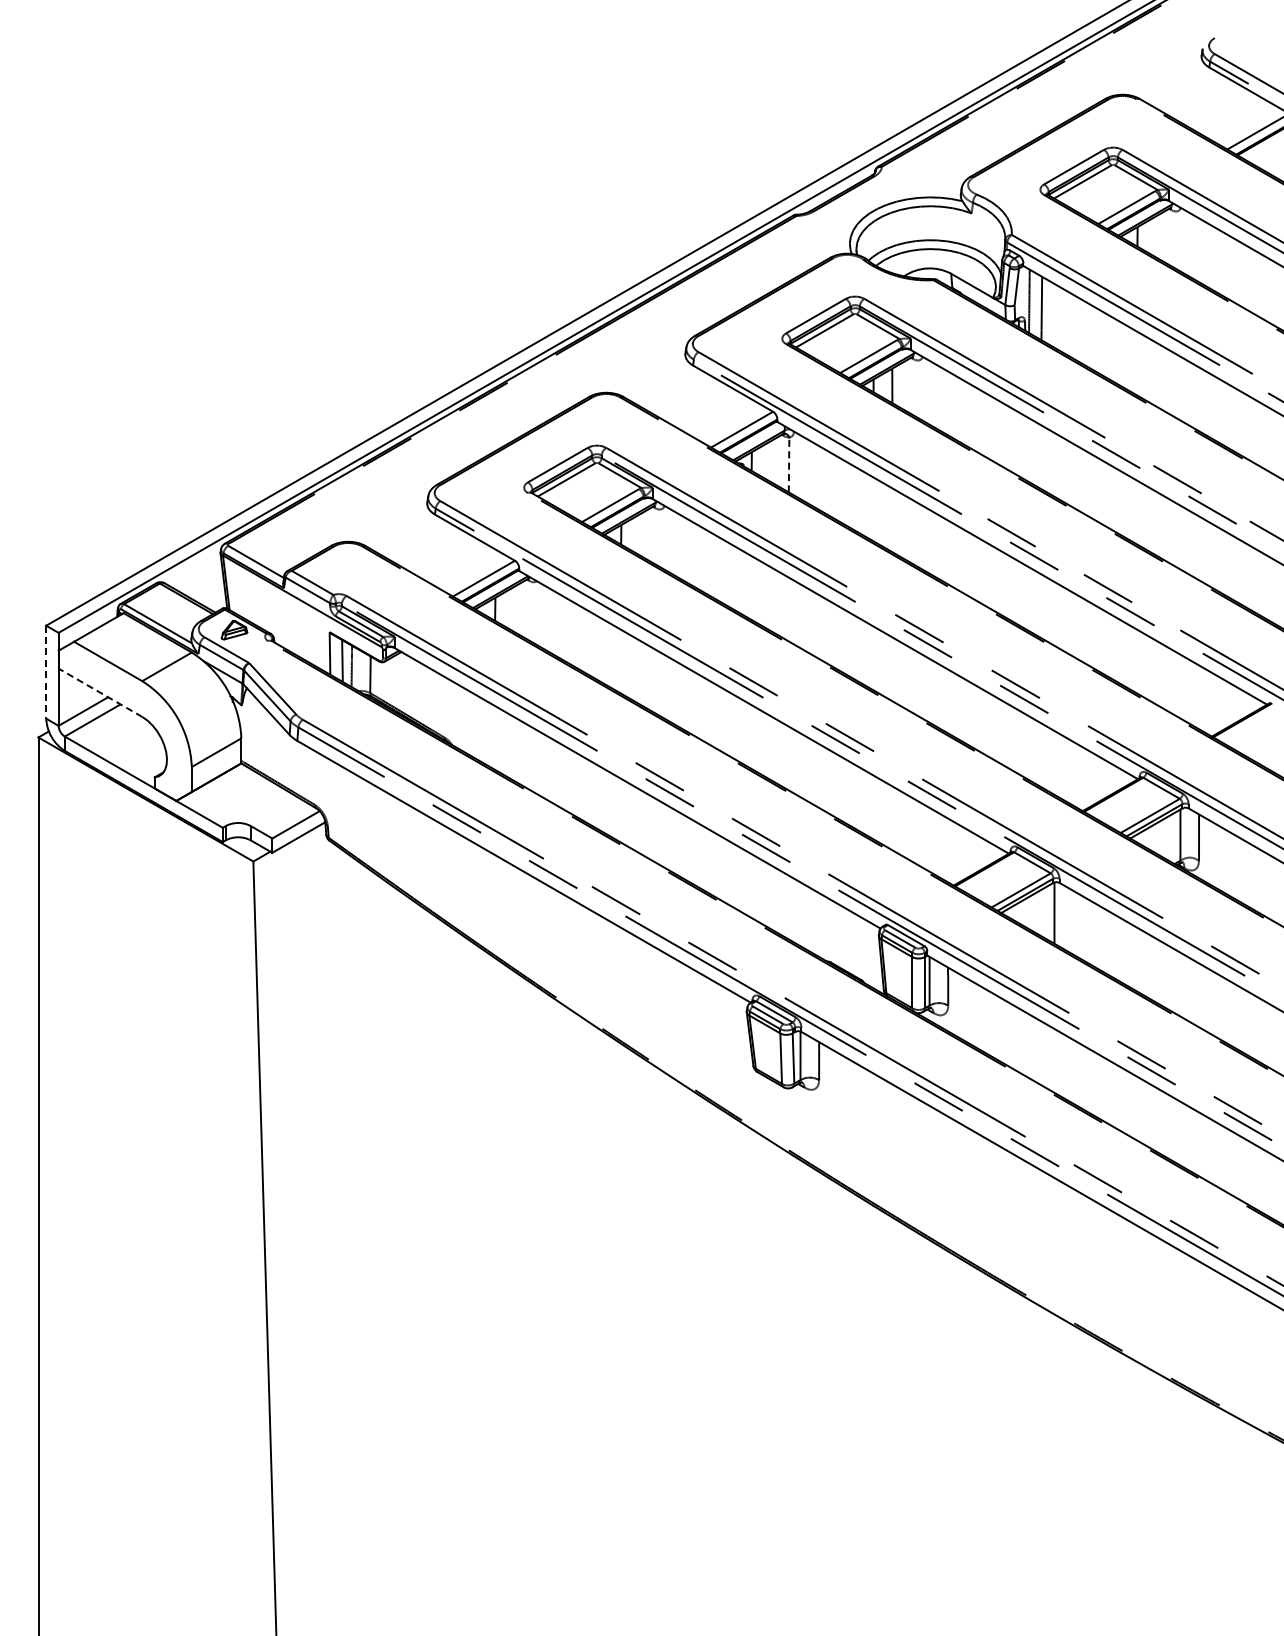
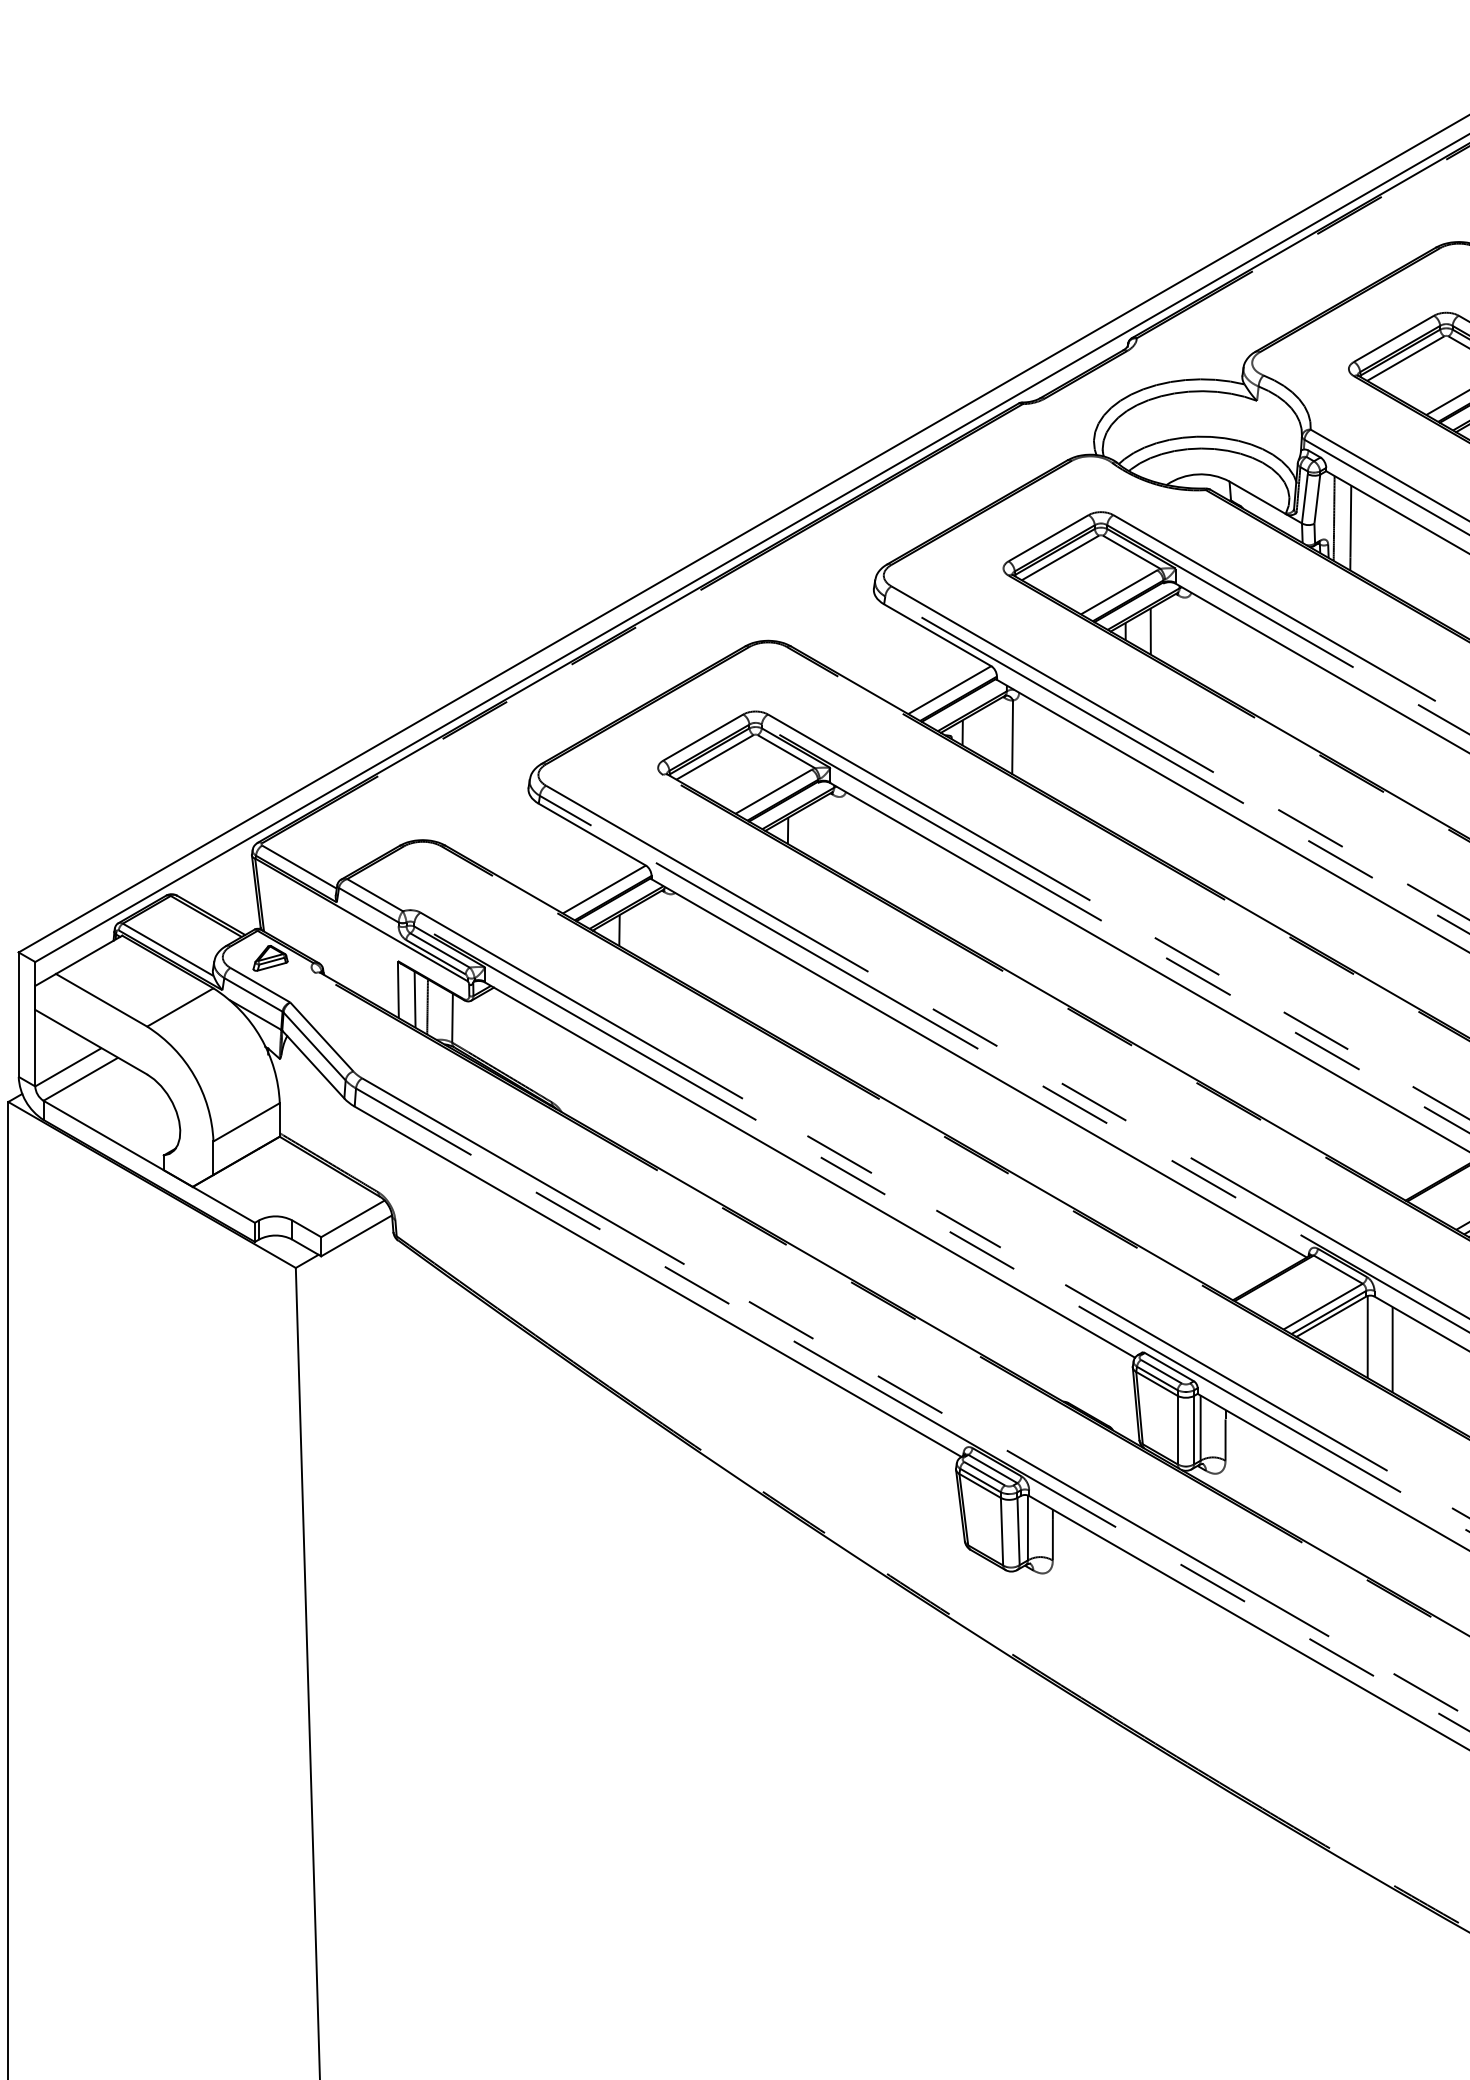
line: (789, 464) -> (1013, 736), dashed -> solid
line: (46, 672) -> (19, 1015), dashed -> solid
line: (100, 692) -> (91, 1041), dashed -> solid
line: (1073, 922) -> (1393, 1349), added

